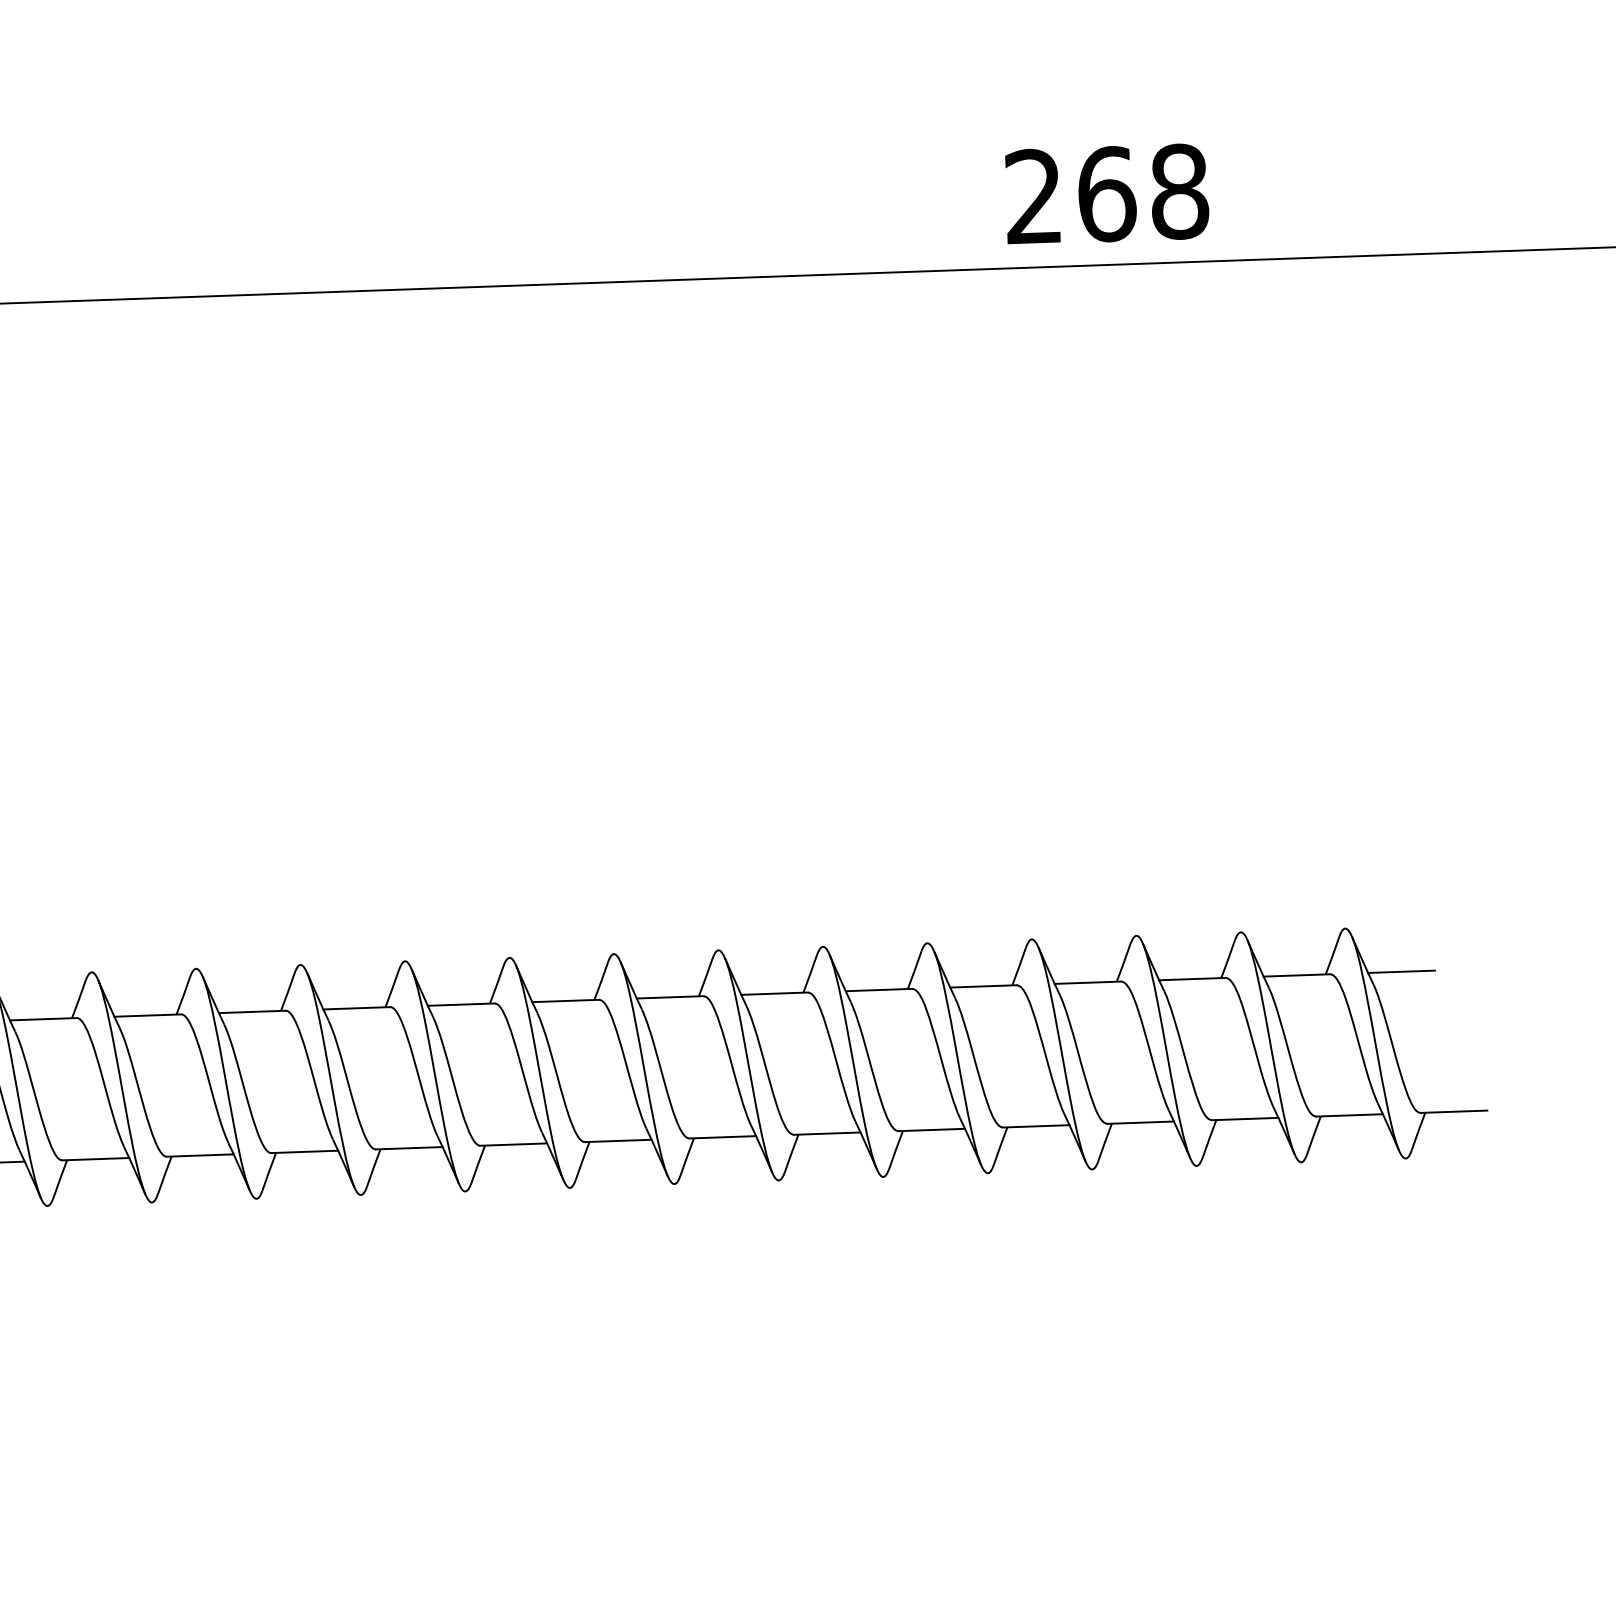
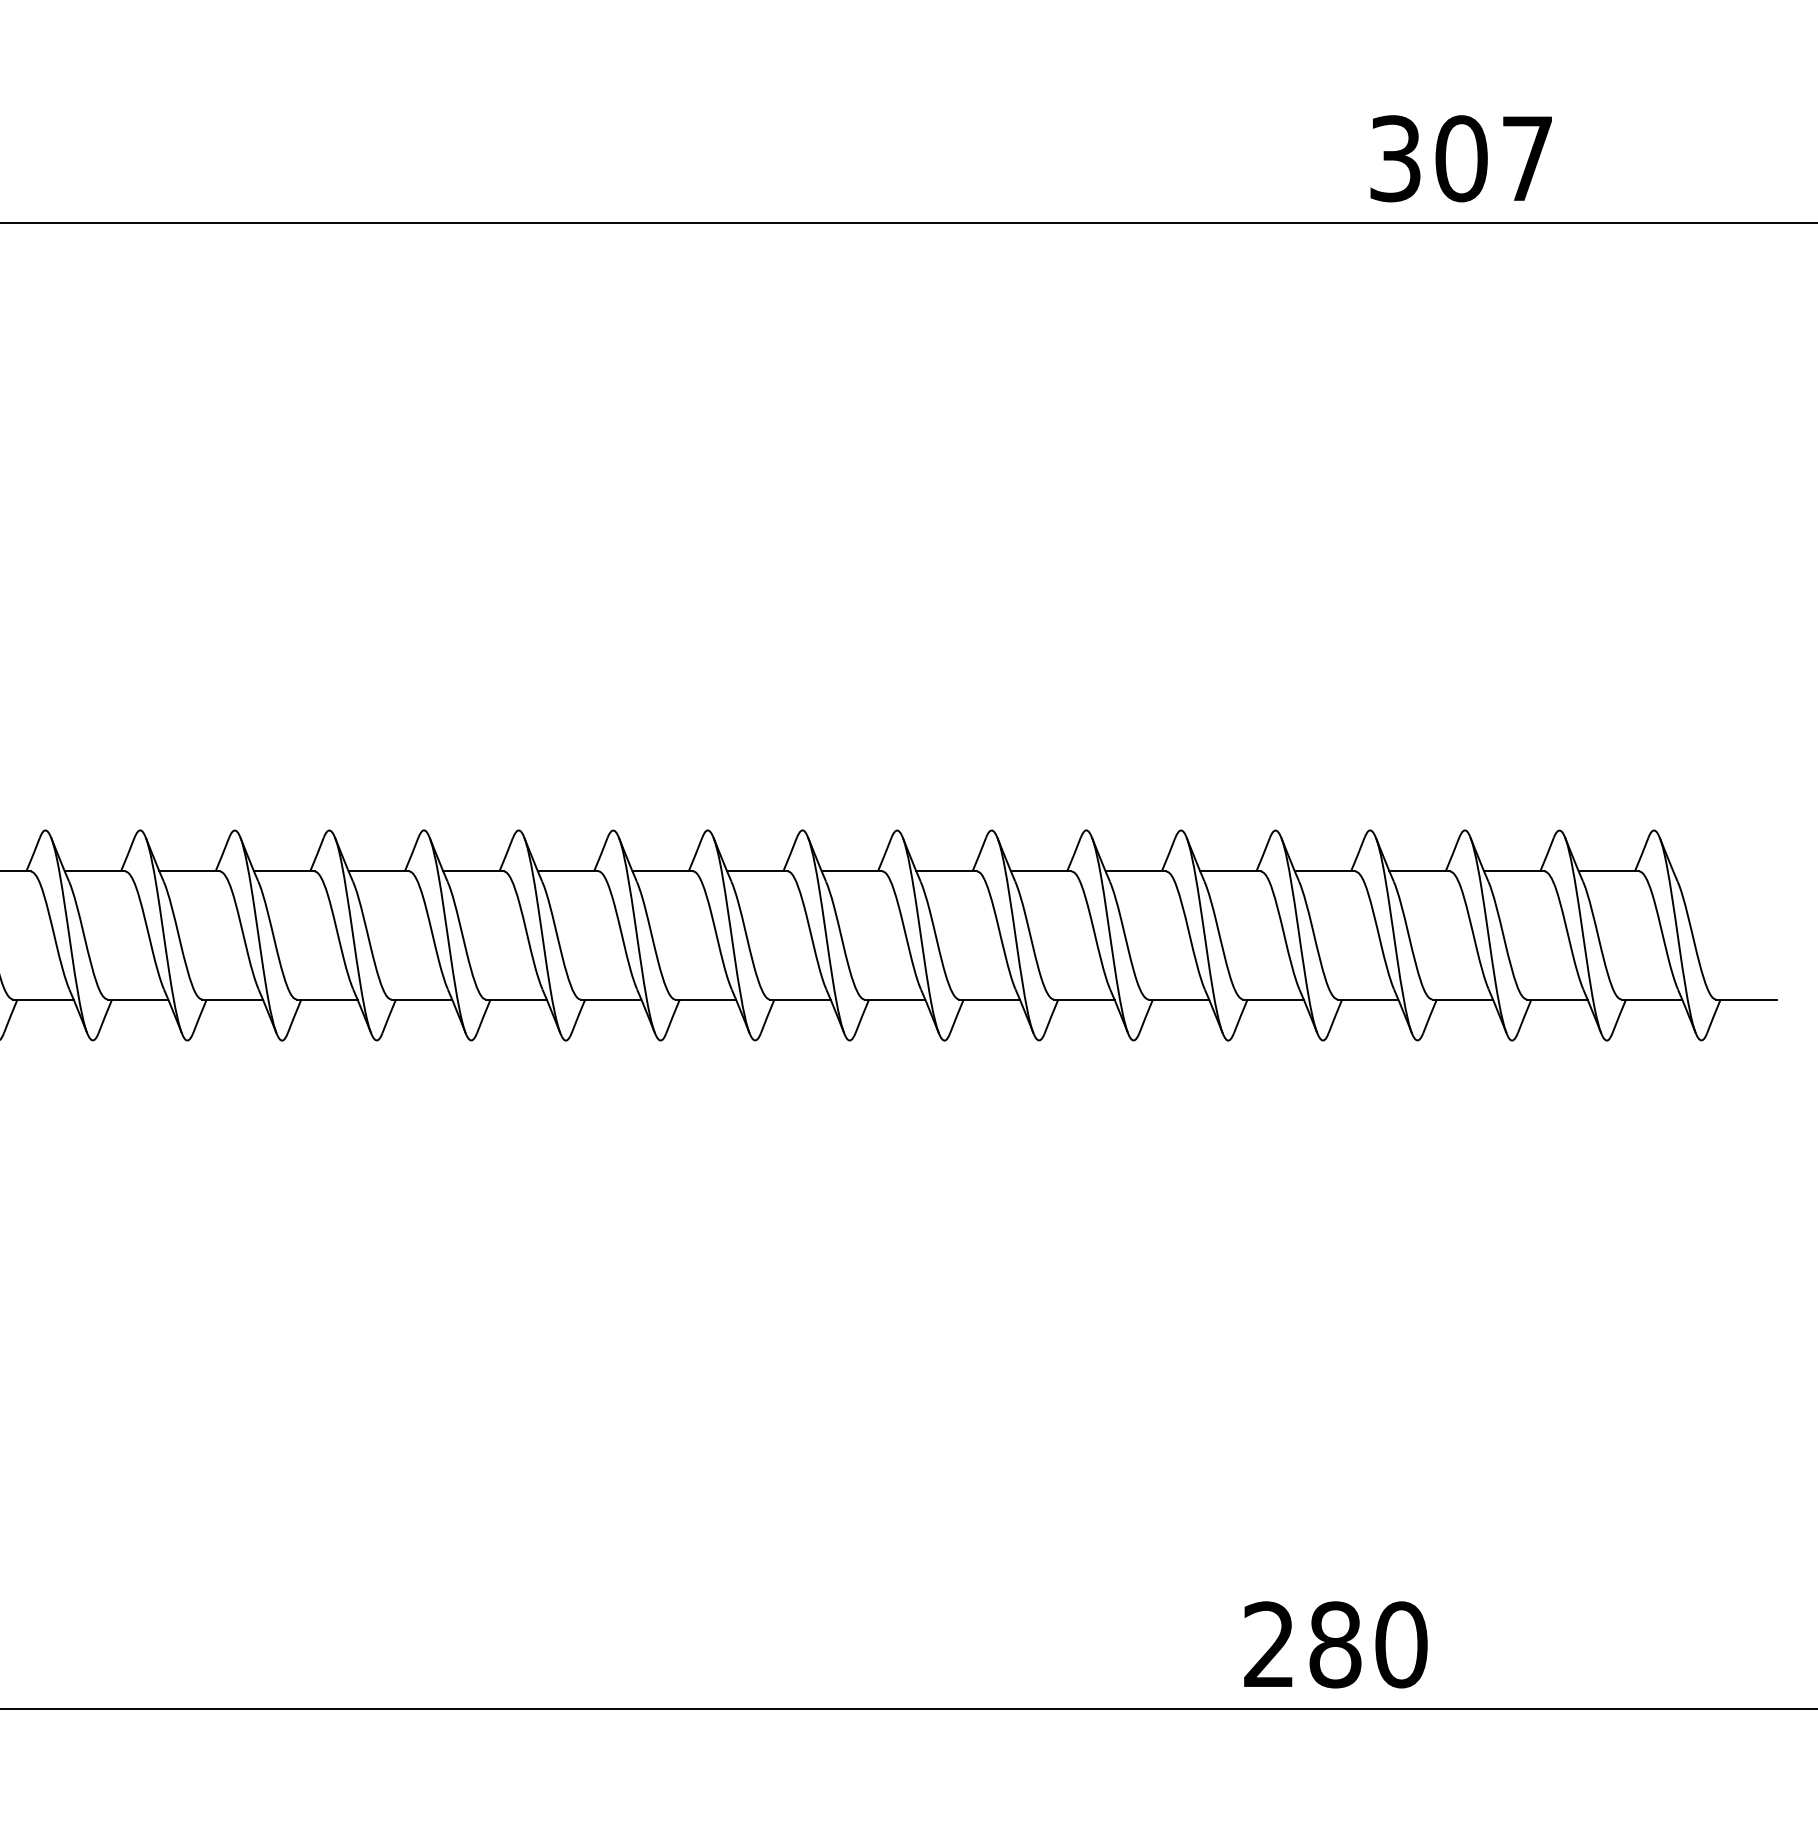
text: (1106, 194) -> (1461, 158), 268 -> 307
line: (1401, 971) -> (1703, 871), removed

